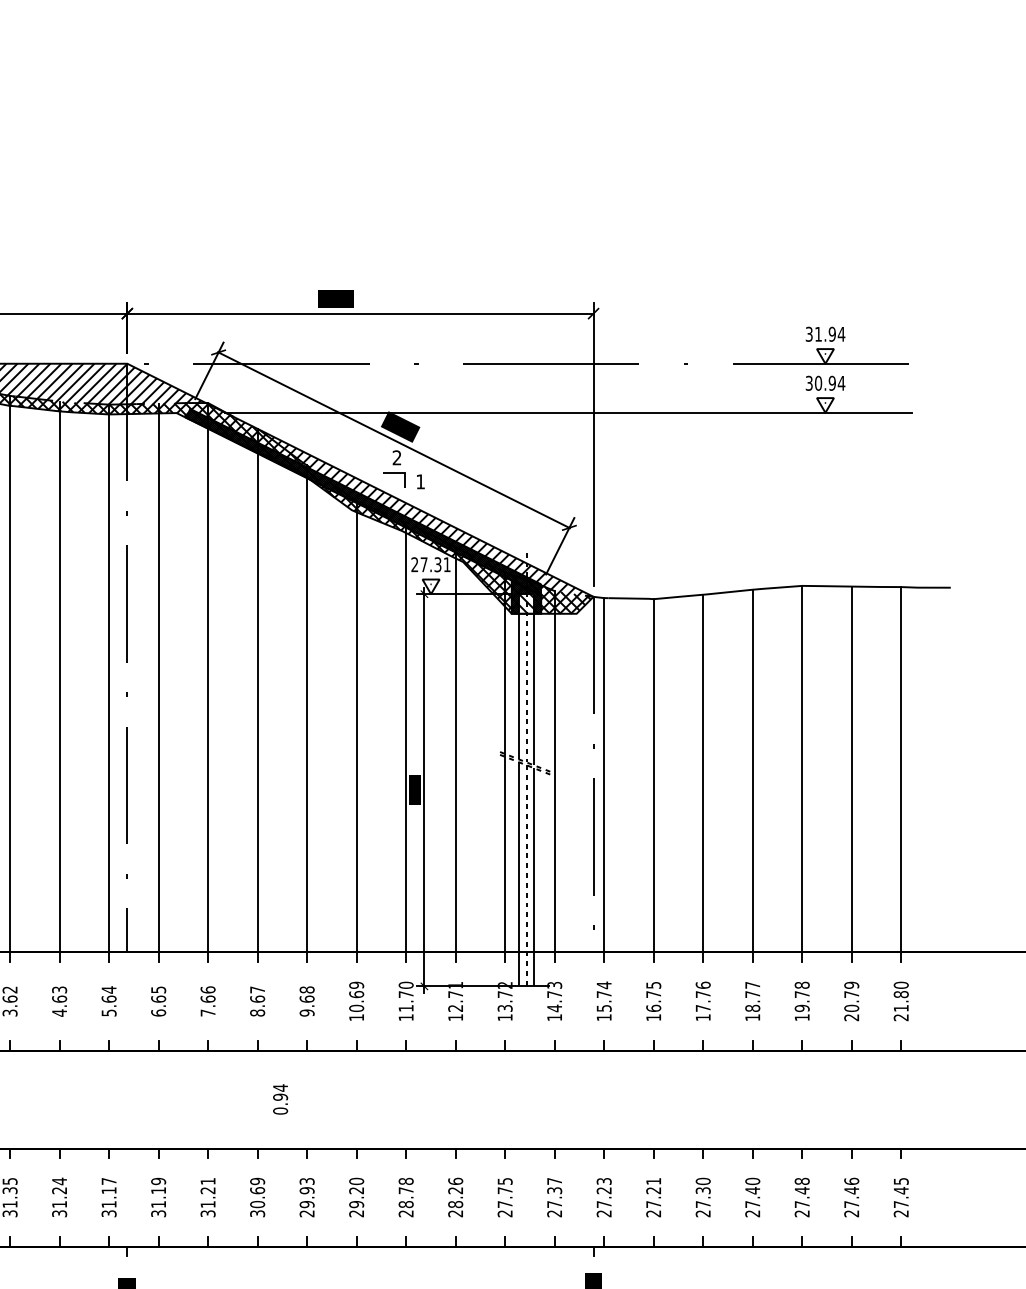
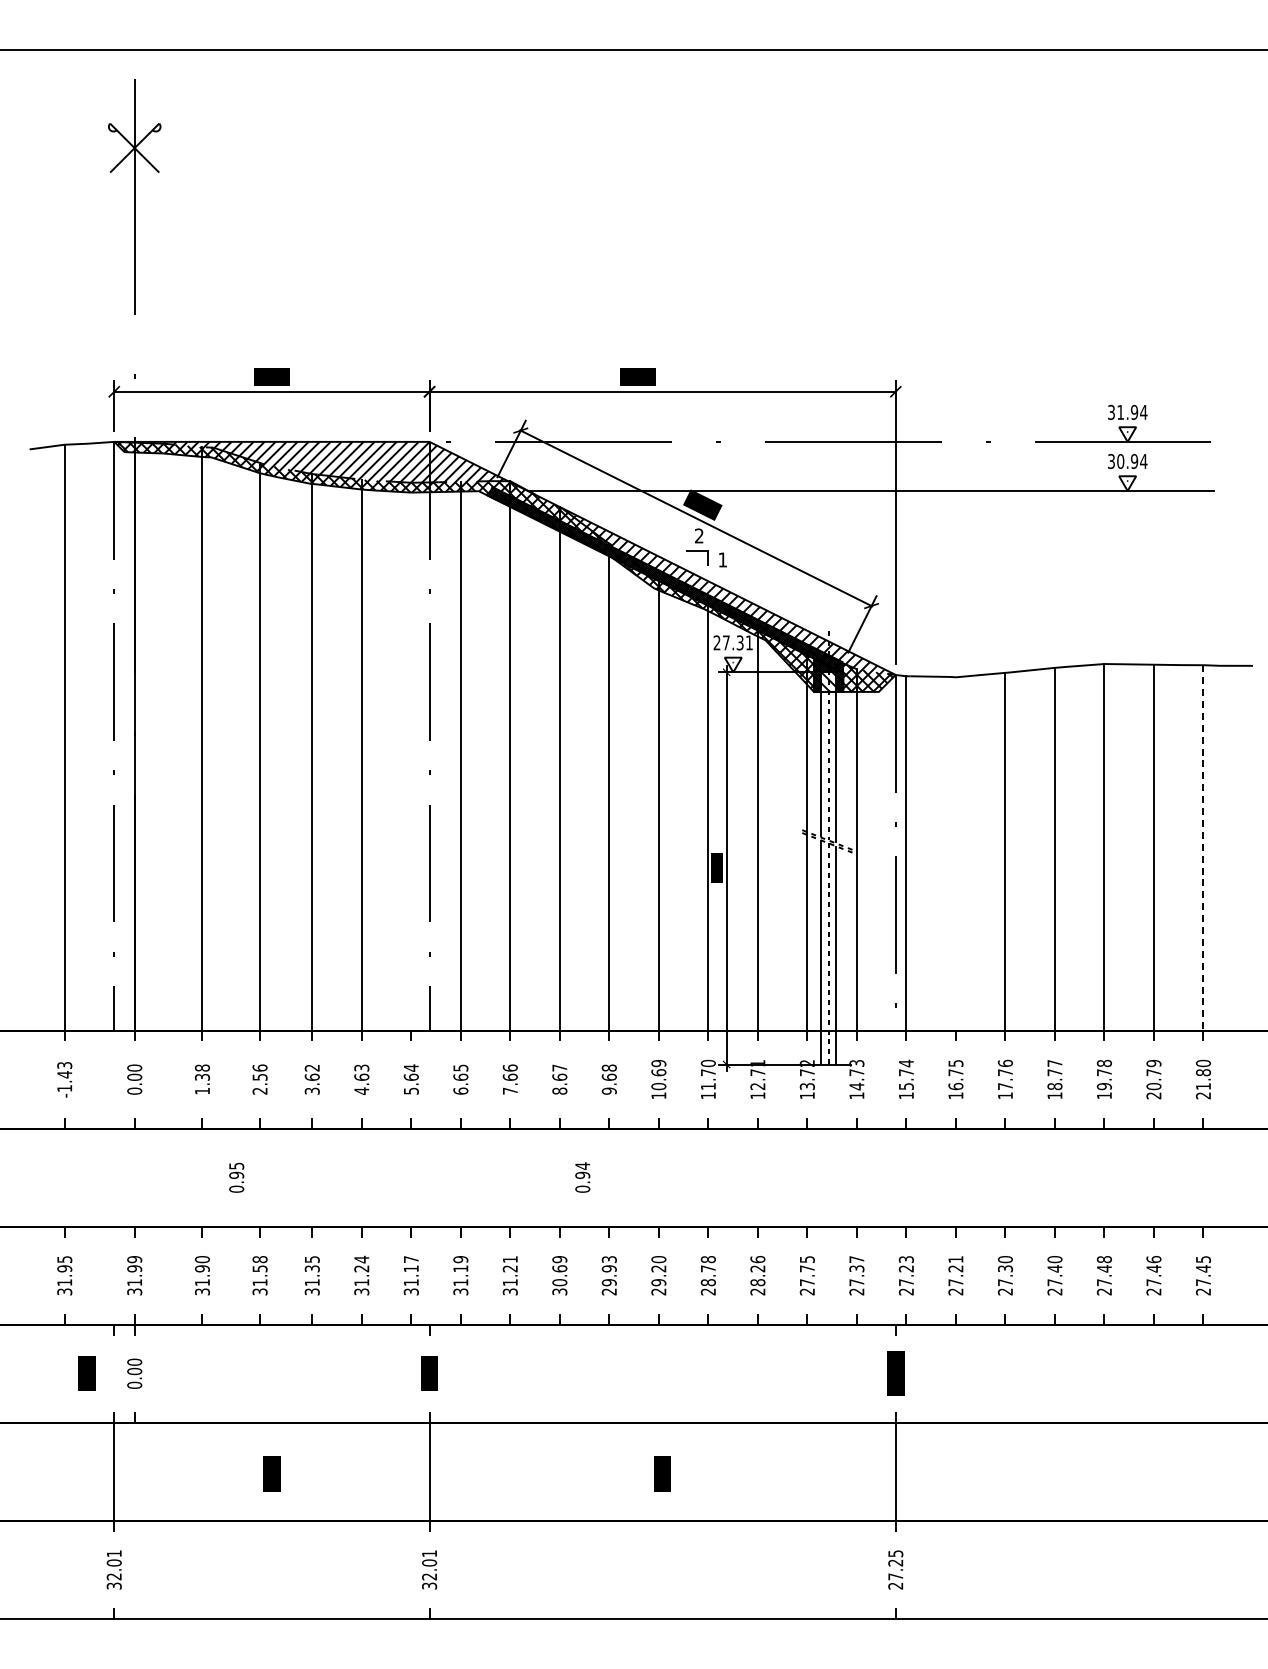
line: (109, 678) -> (411, 756), removed
line: (901, 769) -> (1203, 847), solid -> dashed
line: (653, 775) -> (955, 853), removed

